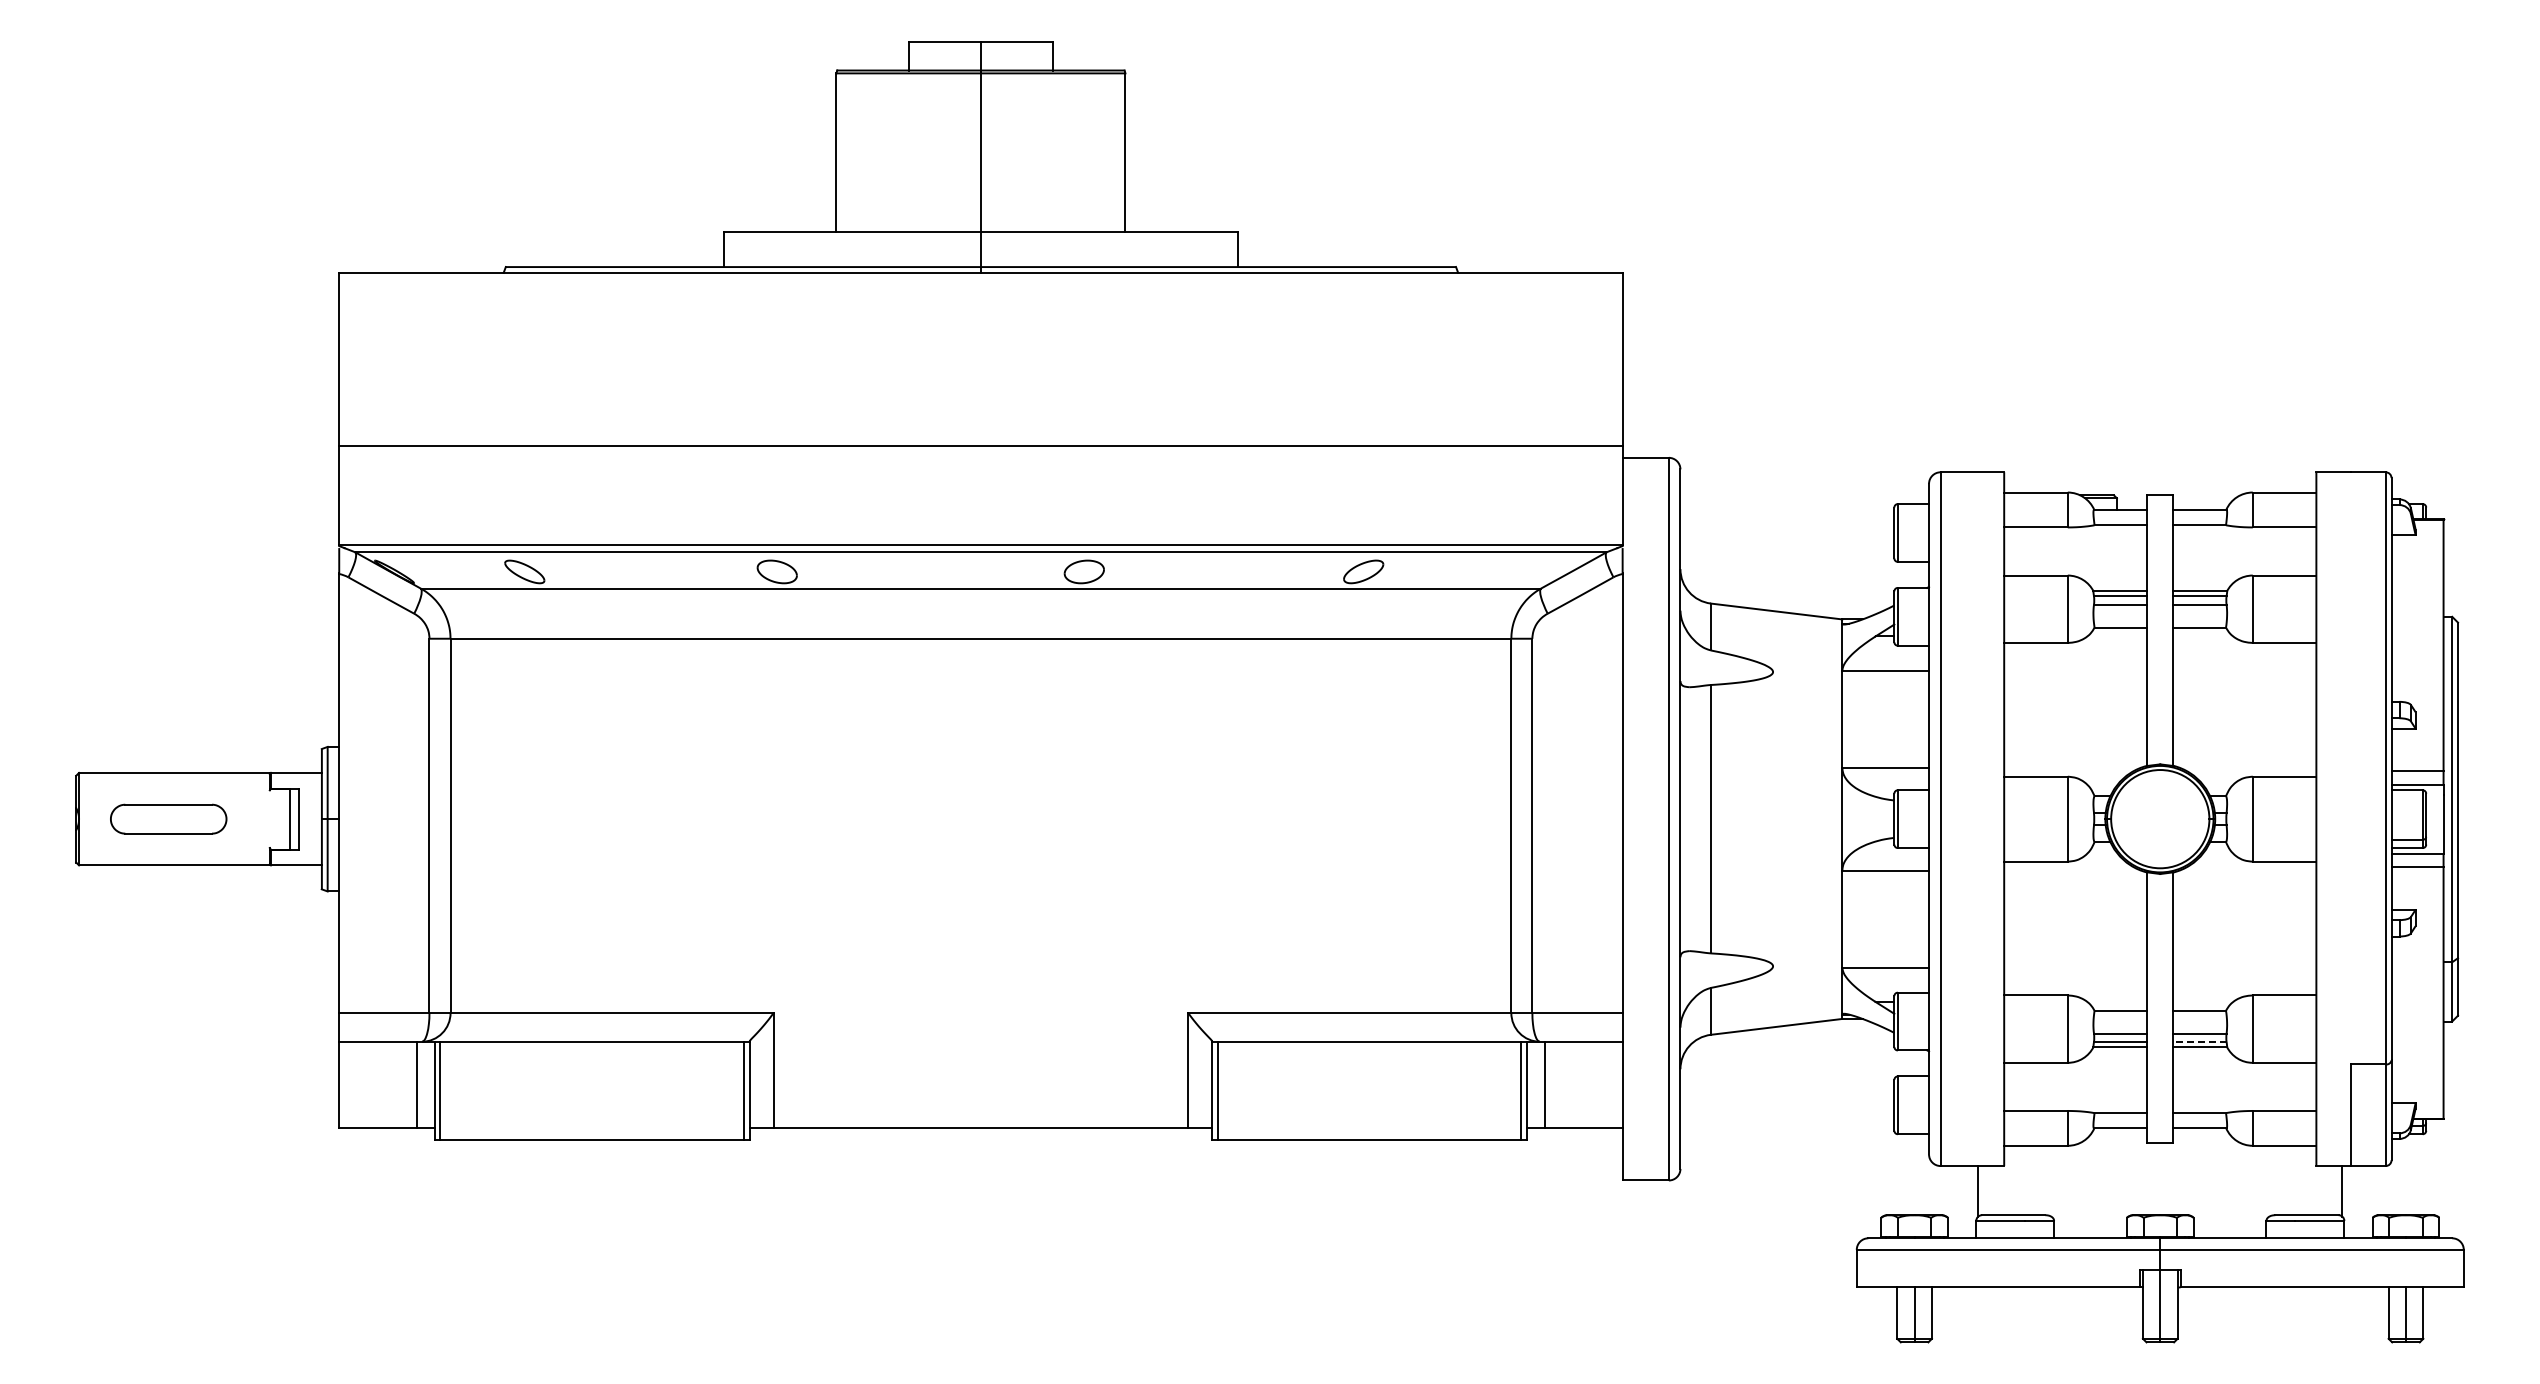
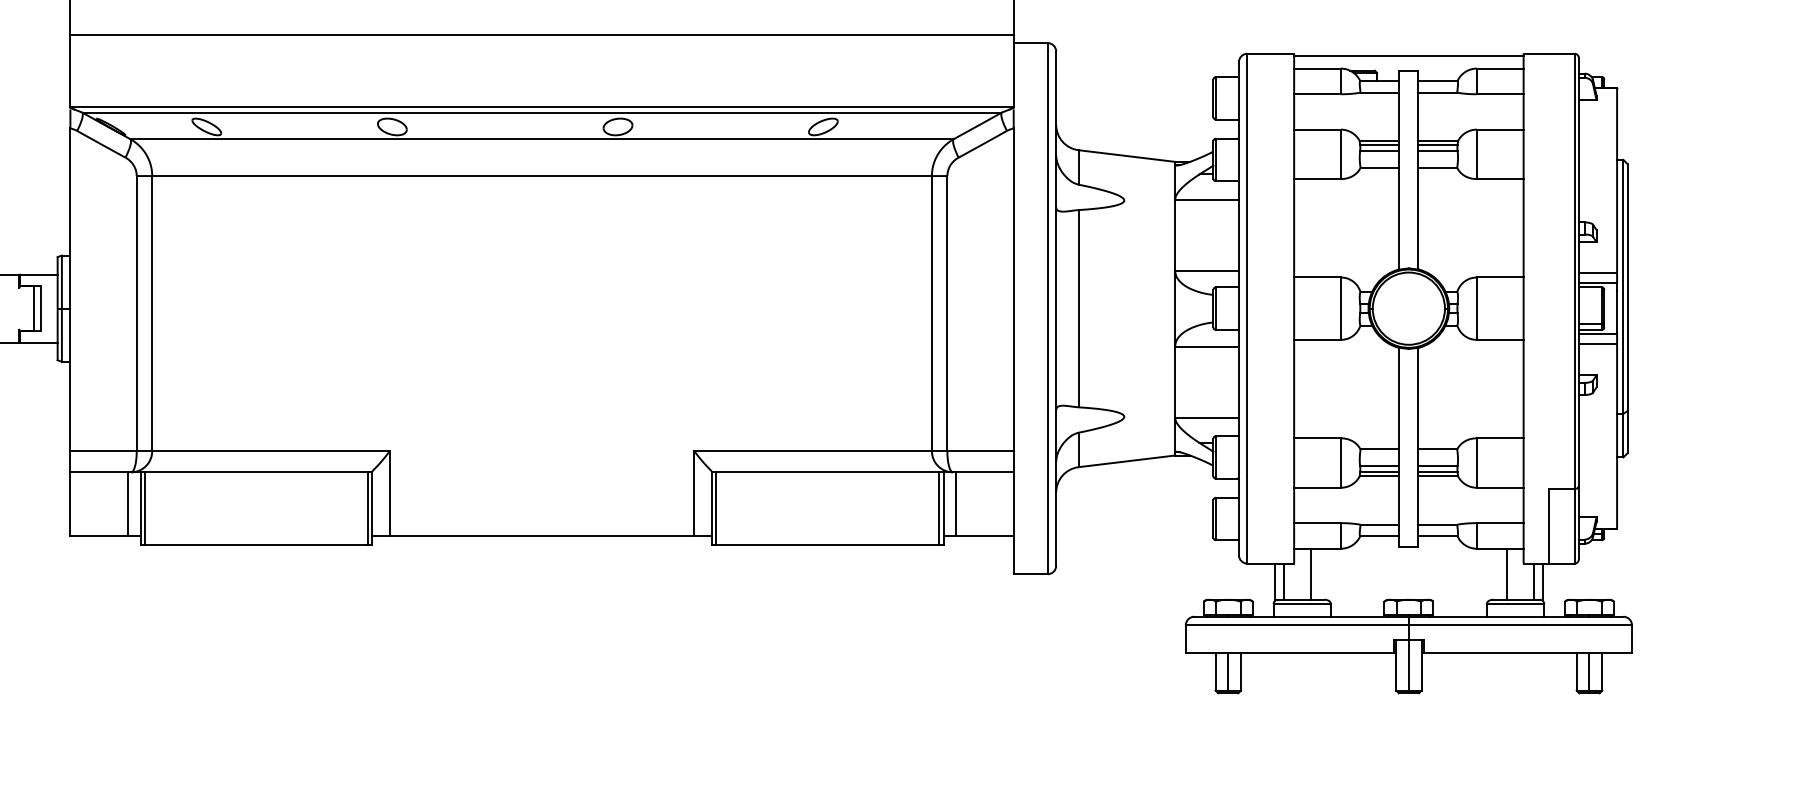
line: (2159, 475) -> (1408, 56), added
line: (2199, 1041) -> (1437, 472), dashed -> solid
line: (2027, 1180) -> (1311, 574), added
line: (2293, 1180) -> (1506, 574), added
line: (1989, 1190) -> (1283, 581), added
line: (2330, 1190) -> (1533, 581), added

